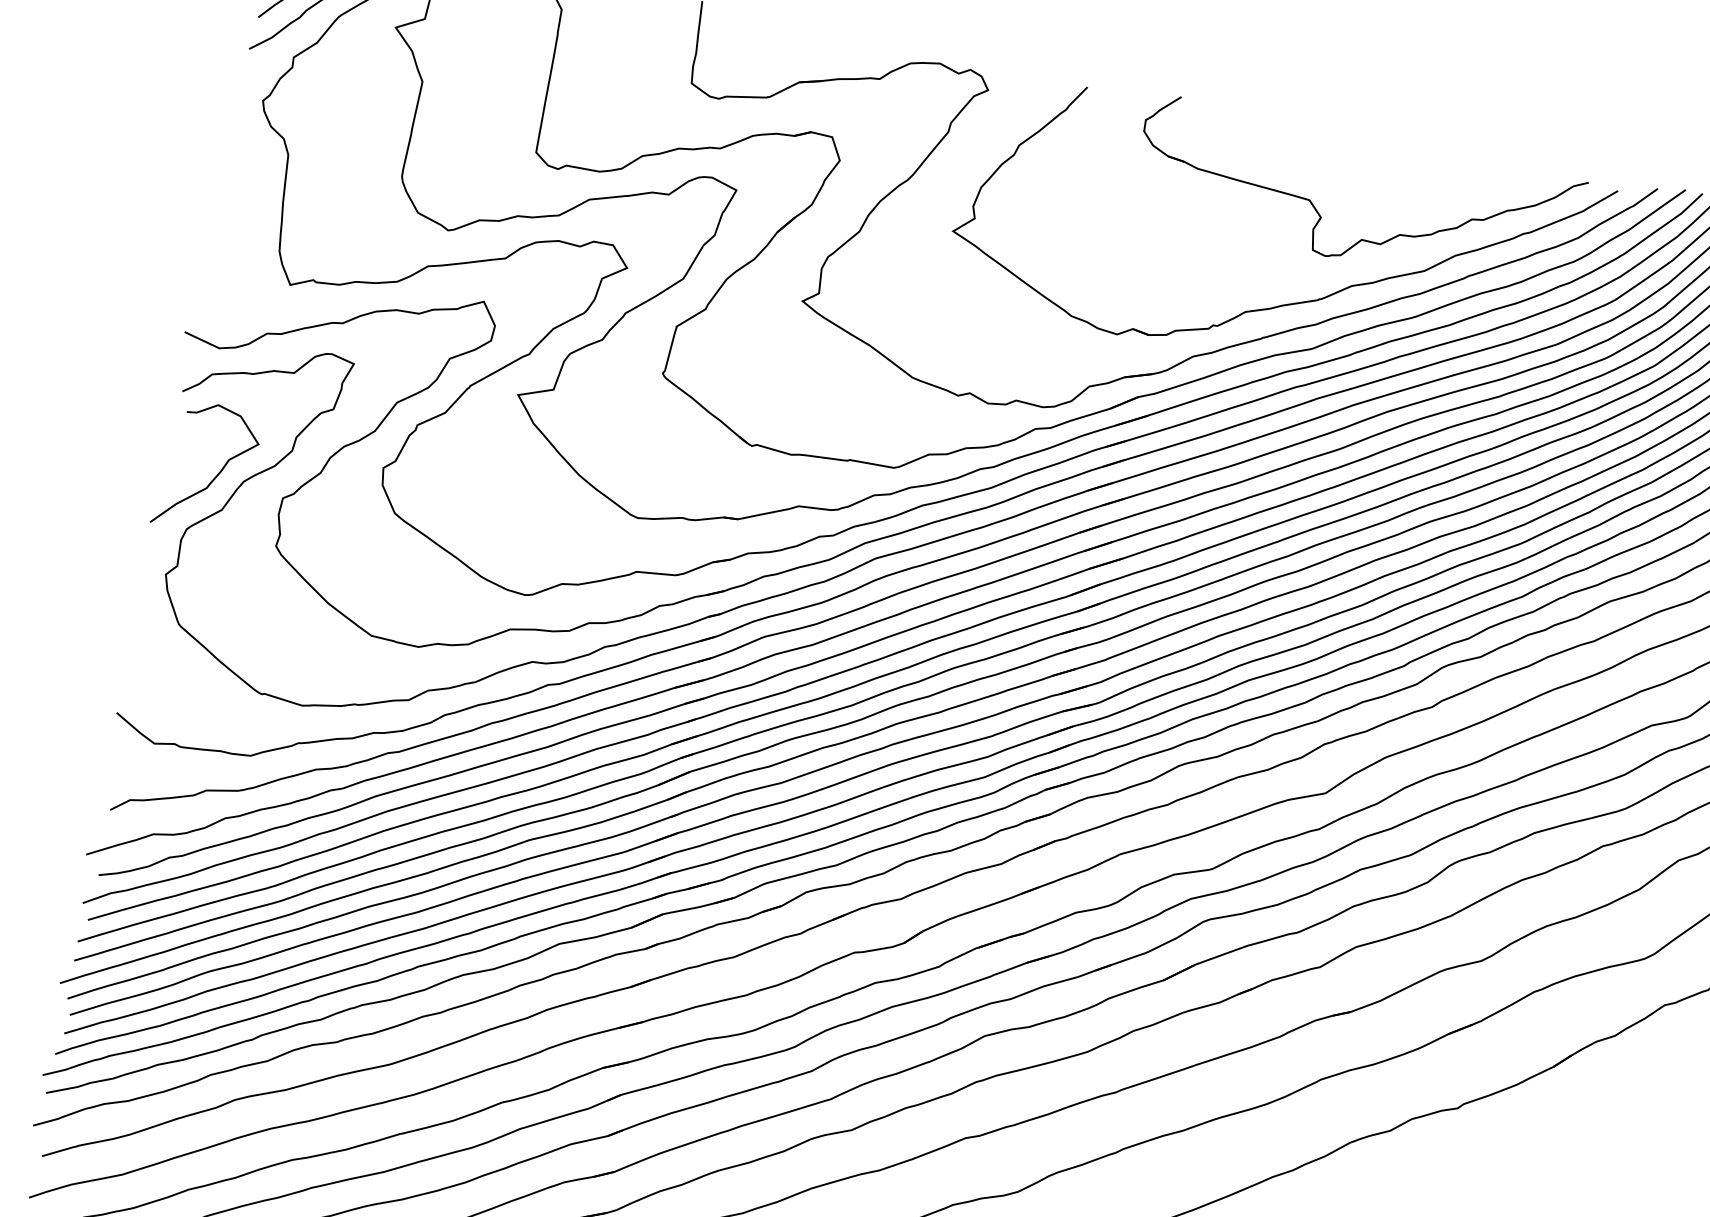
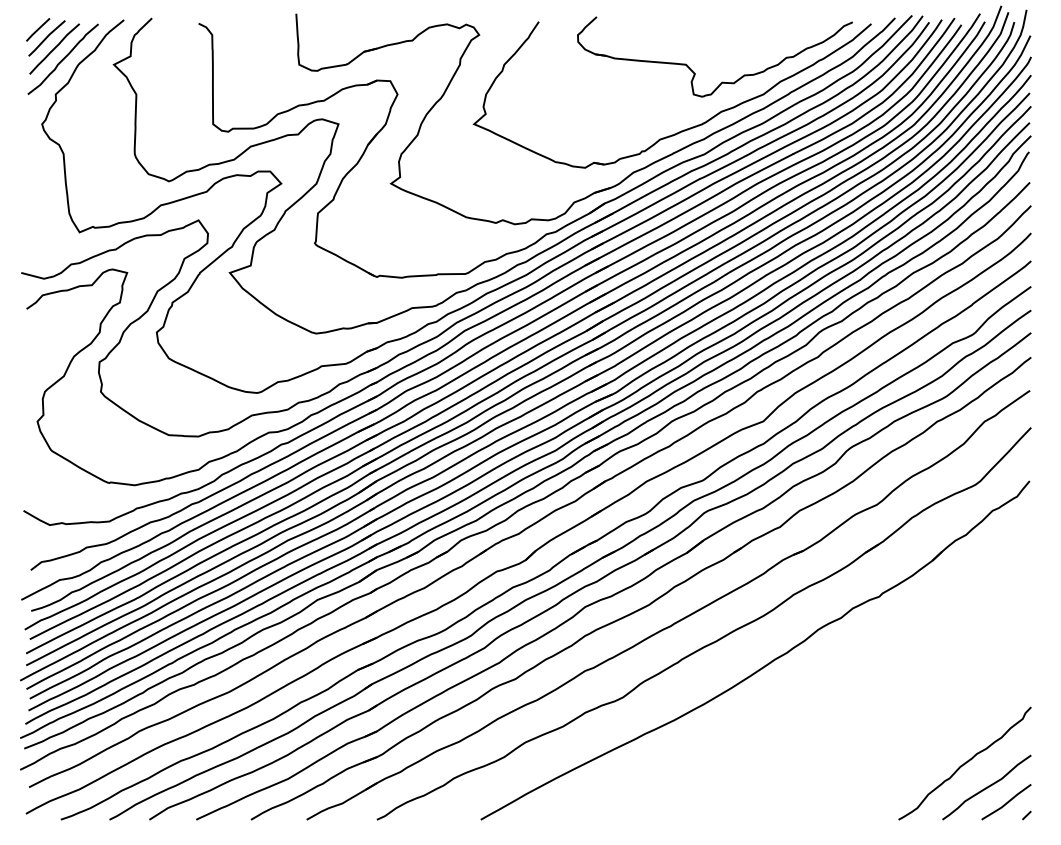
curve: (214, 475) -> (55, 356), removed

